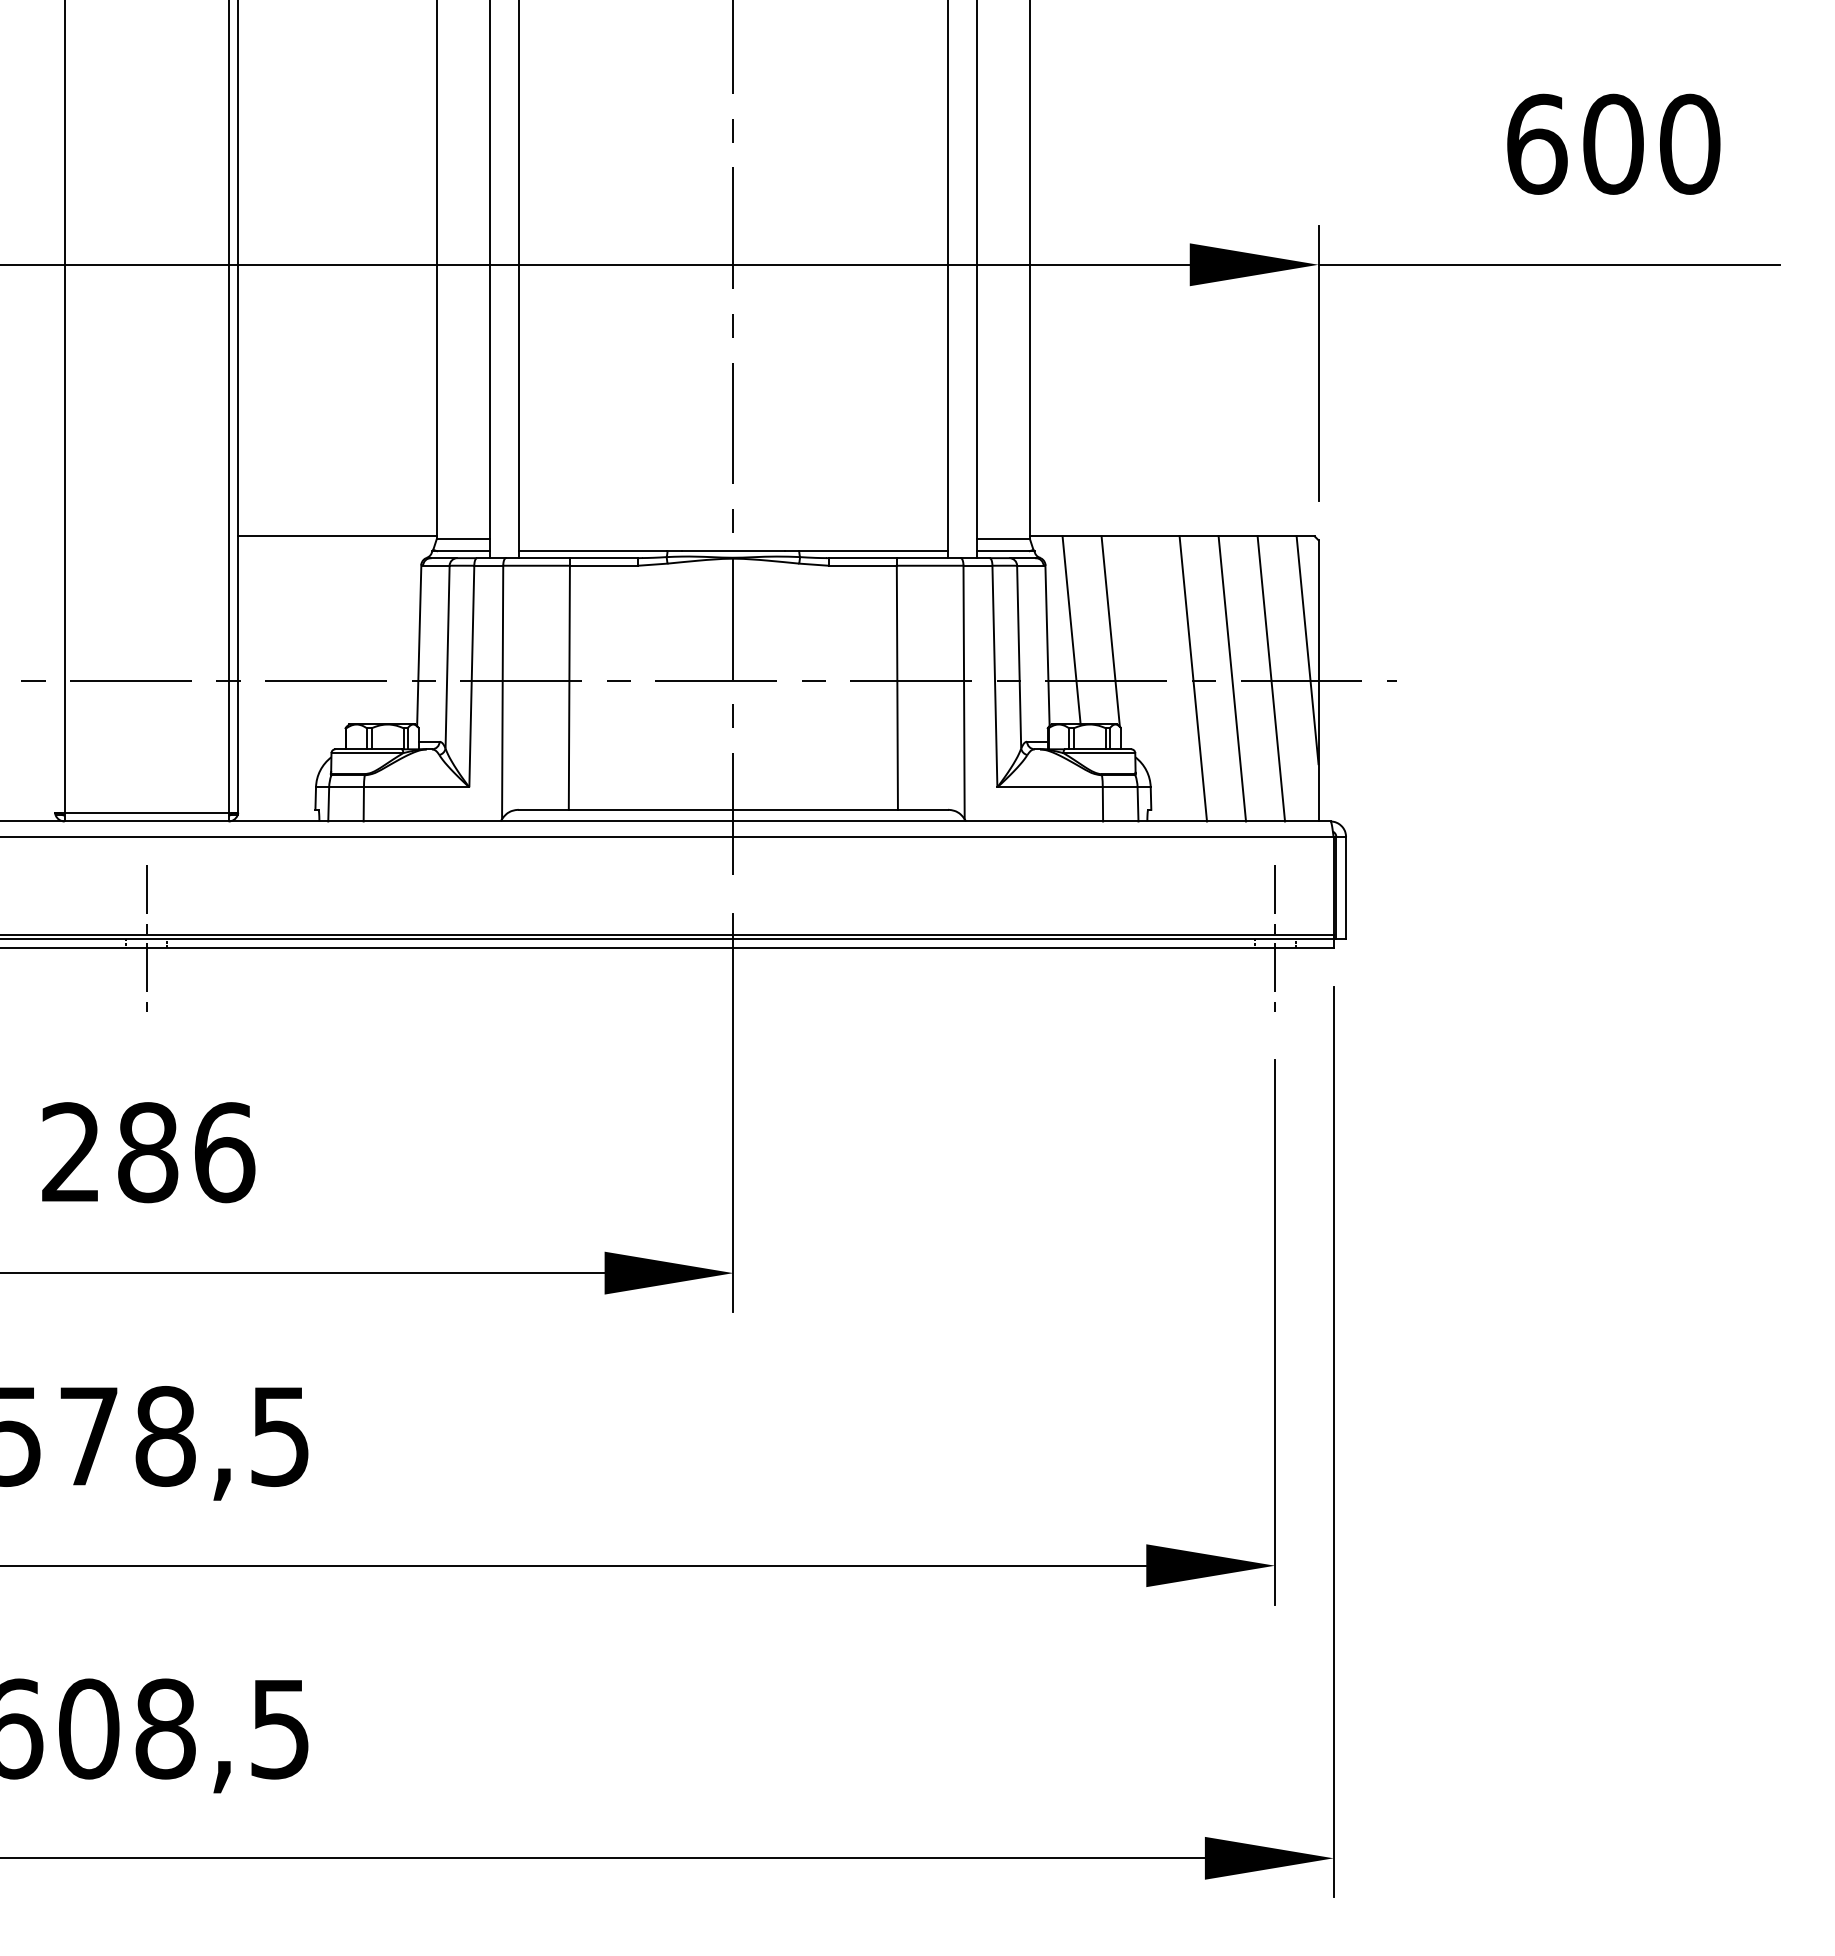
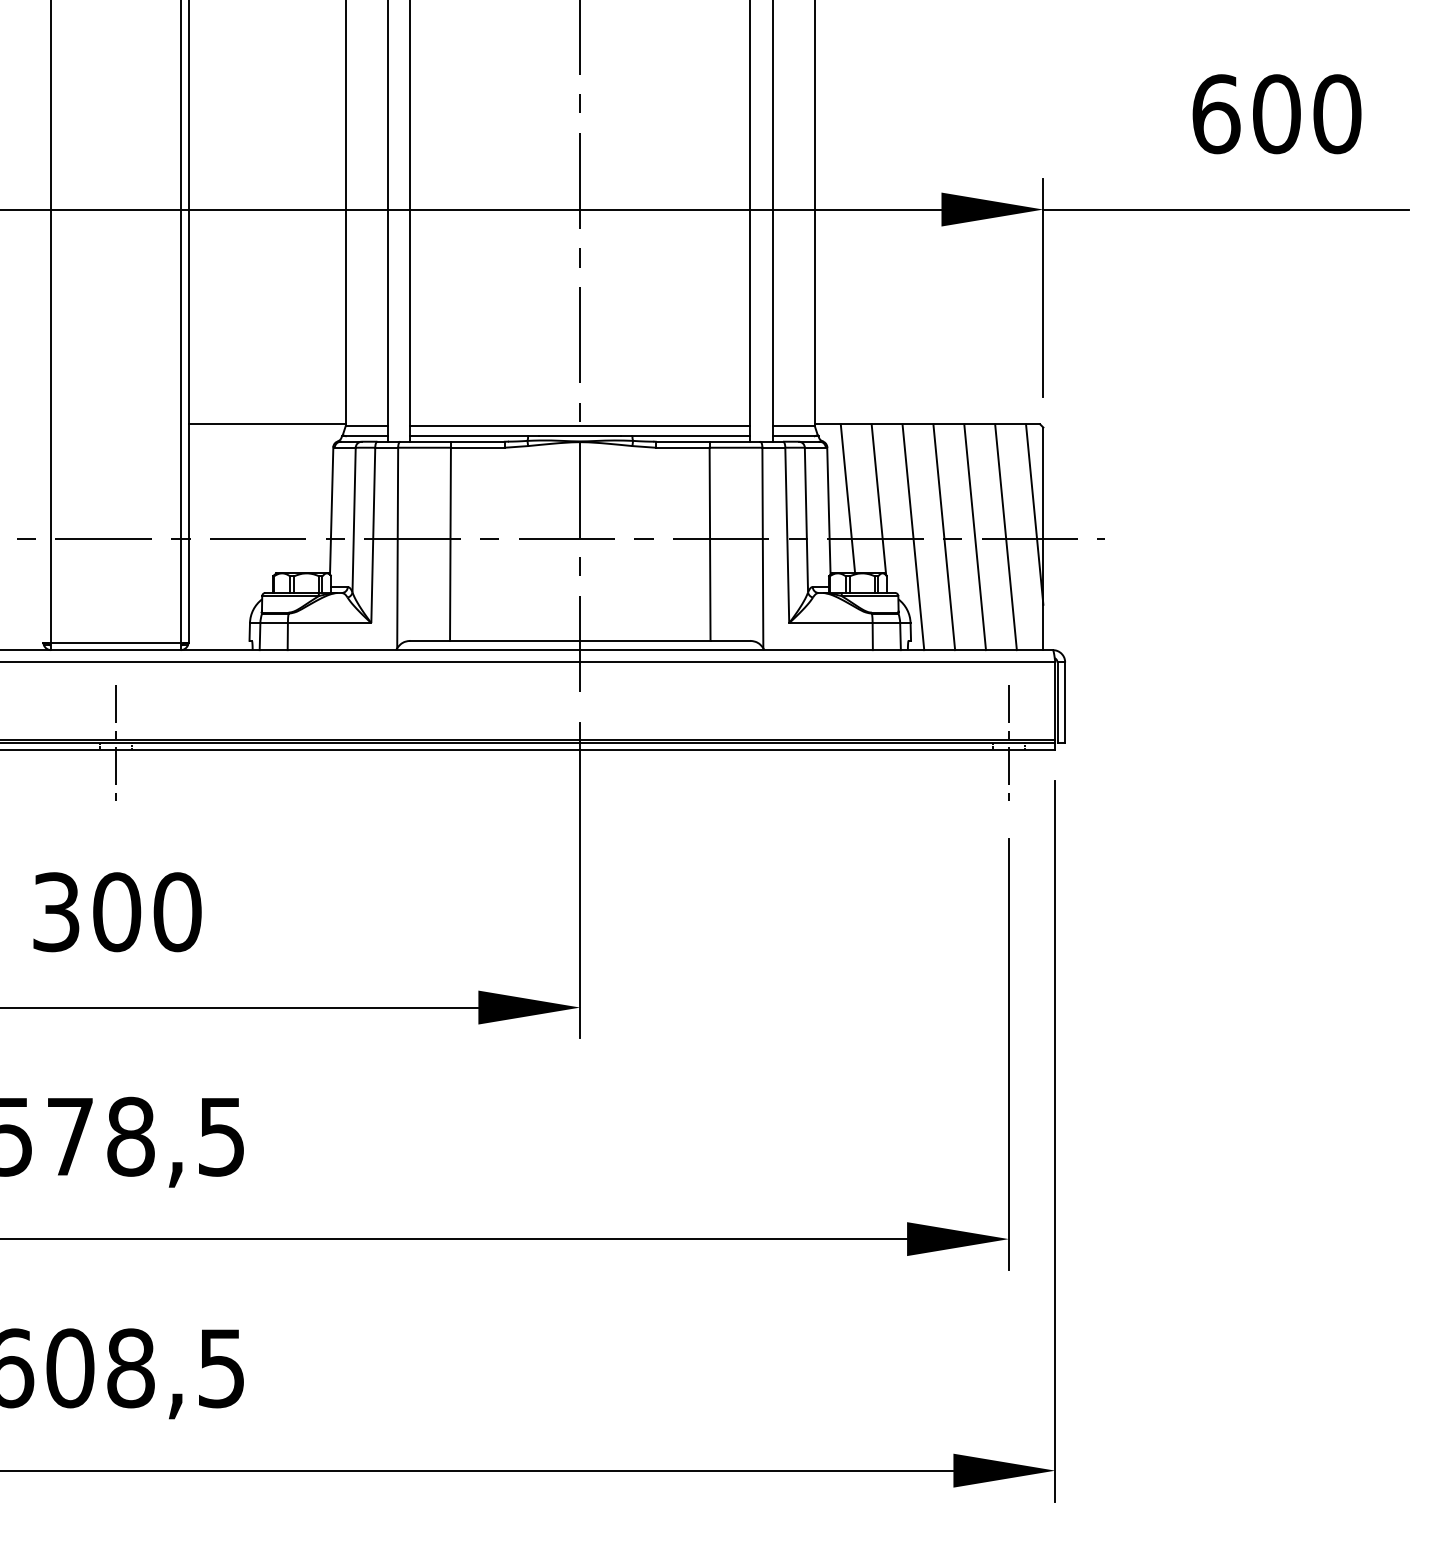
line: (733, 538) -> (580, 426), added
line: (1154, 678) -> (913, 536), added
text: (148, 1152) -> (117, 912), 286 -> 300

